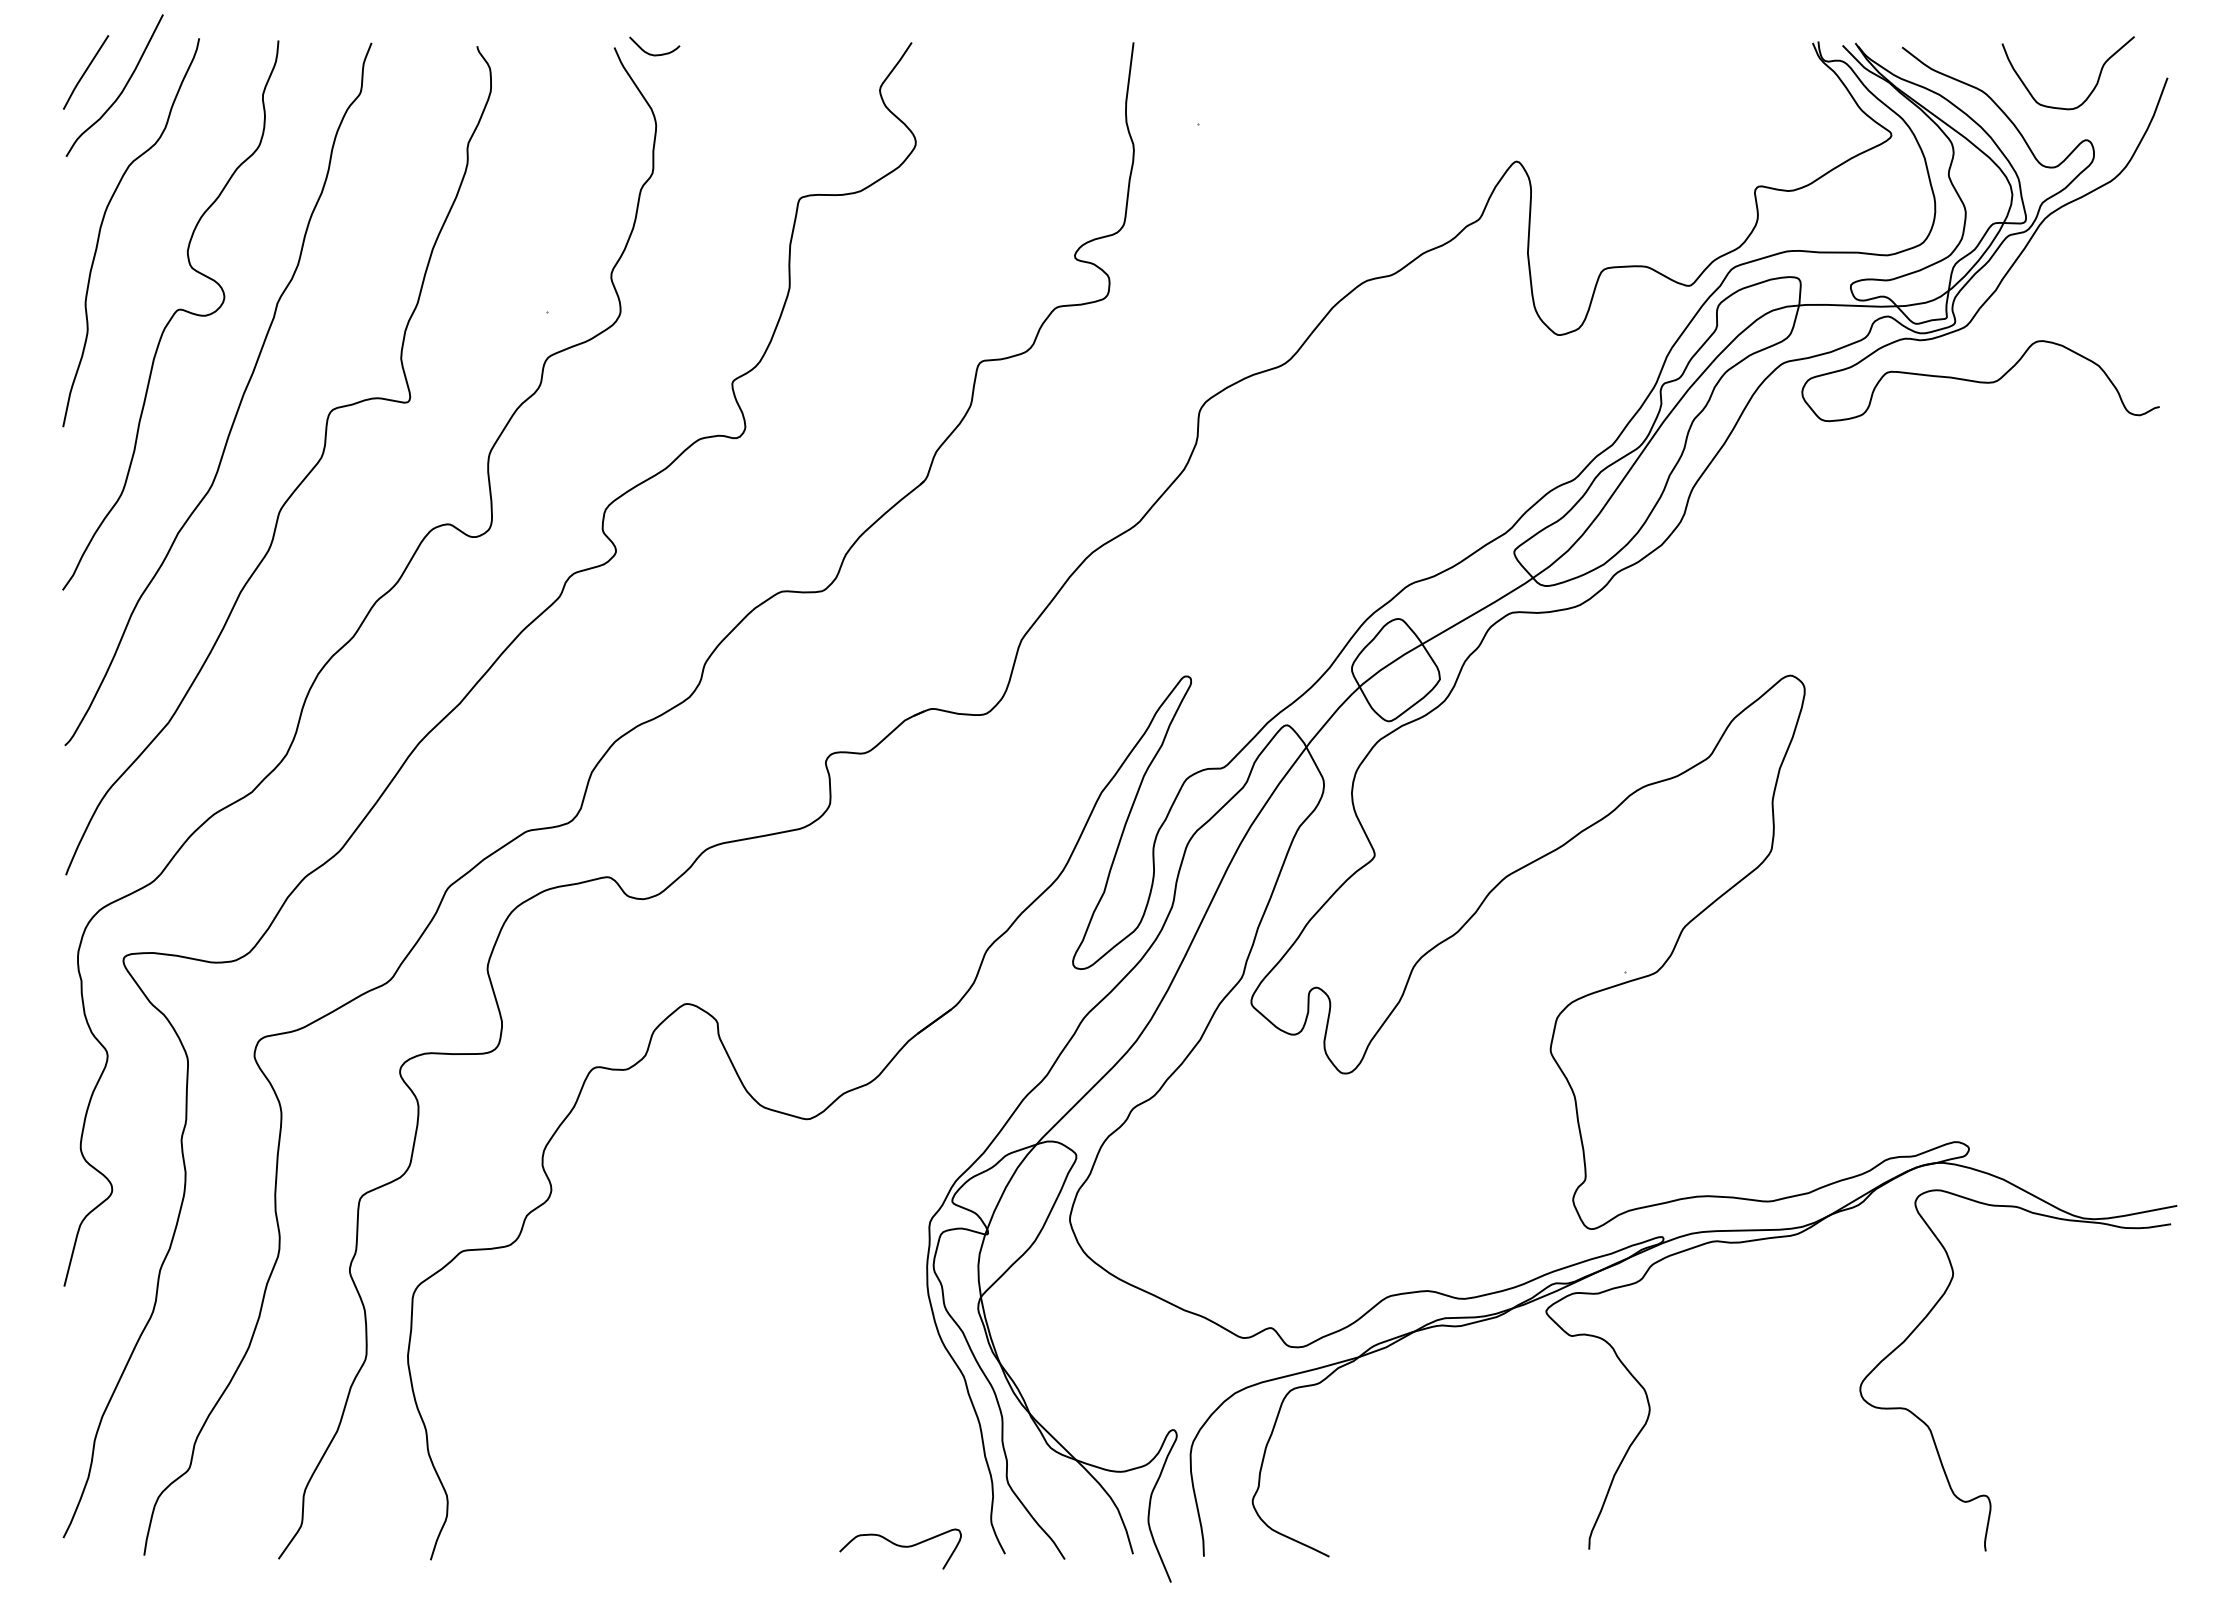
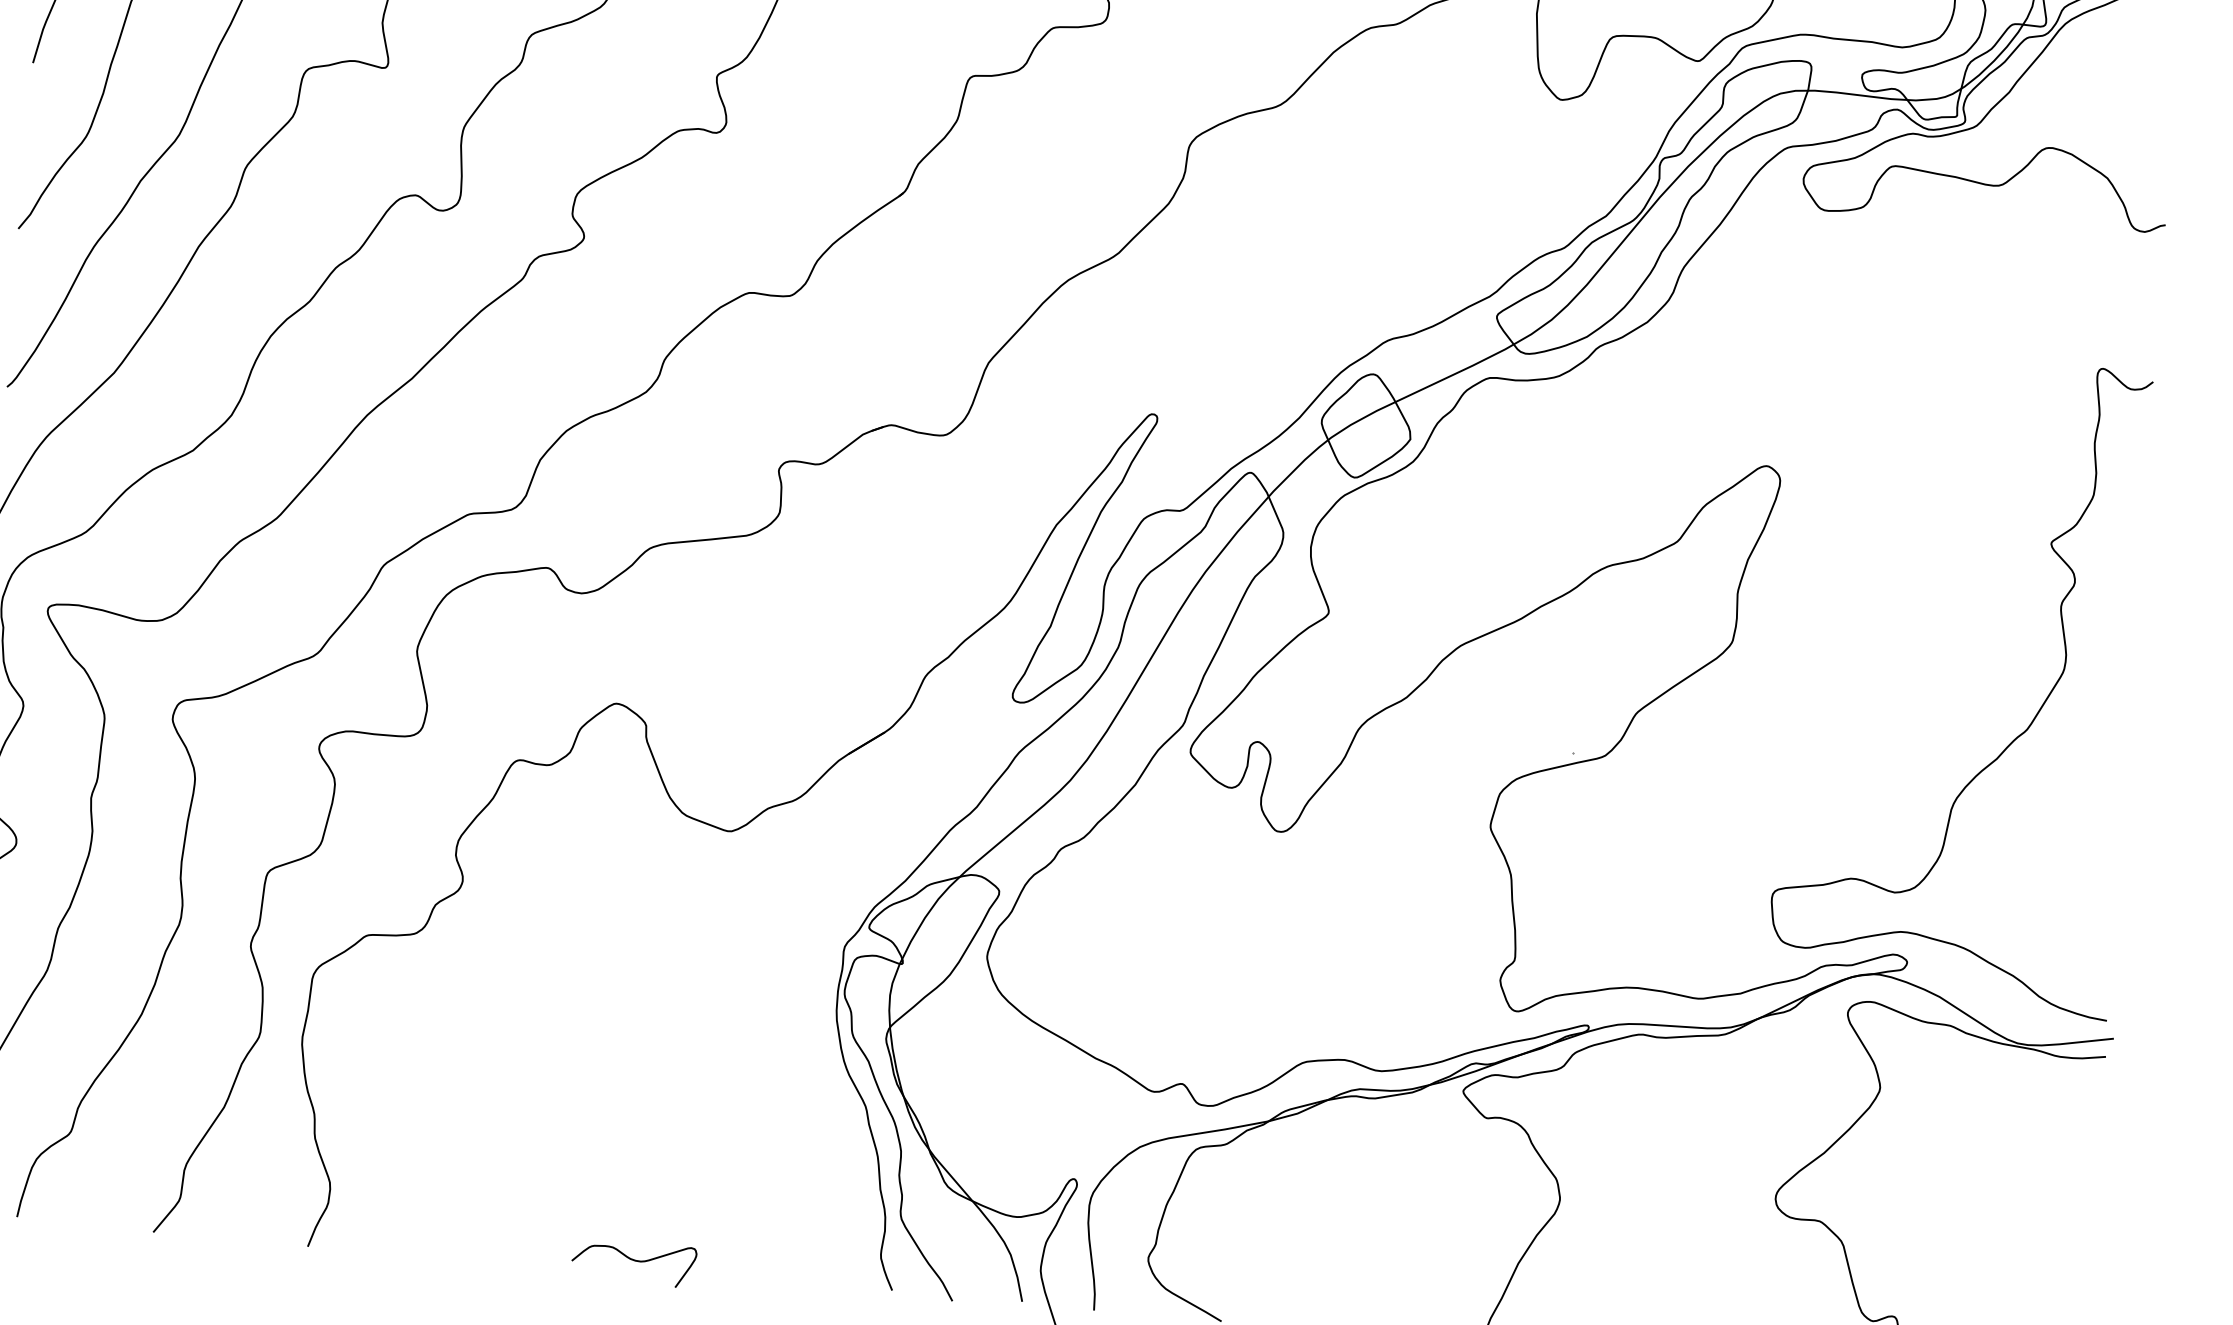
curve: (2054, 921) -> (2013, 739), added
curve: (901, 1547) -> (634, 1261), moved

